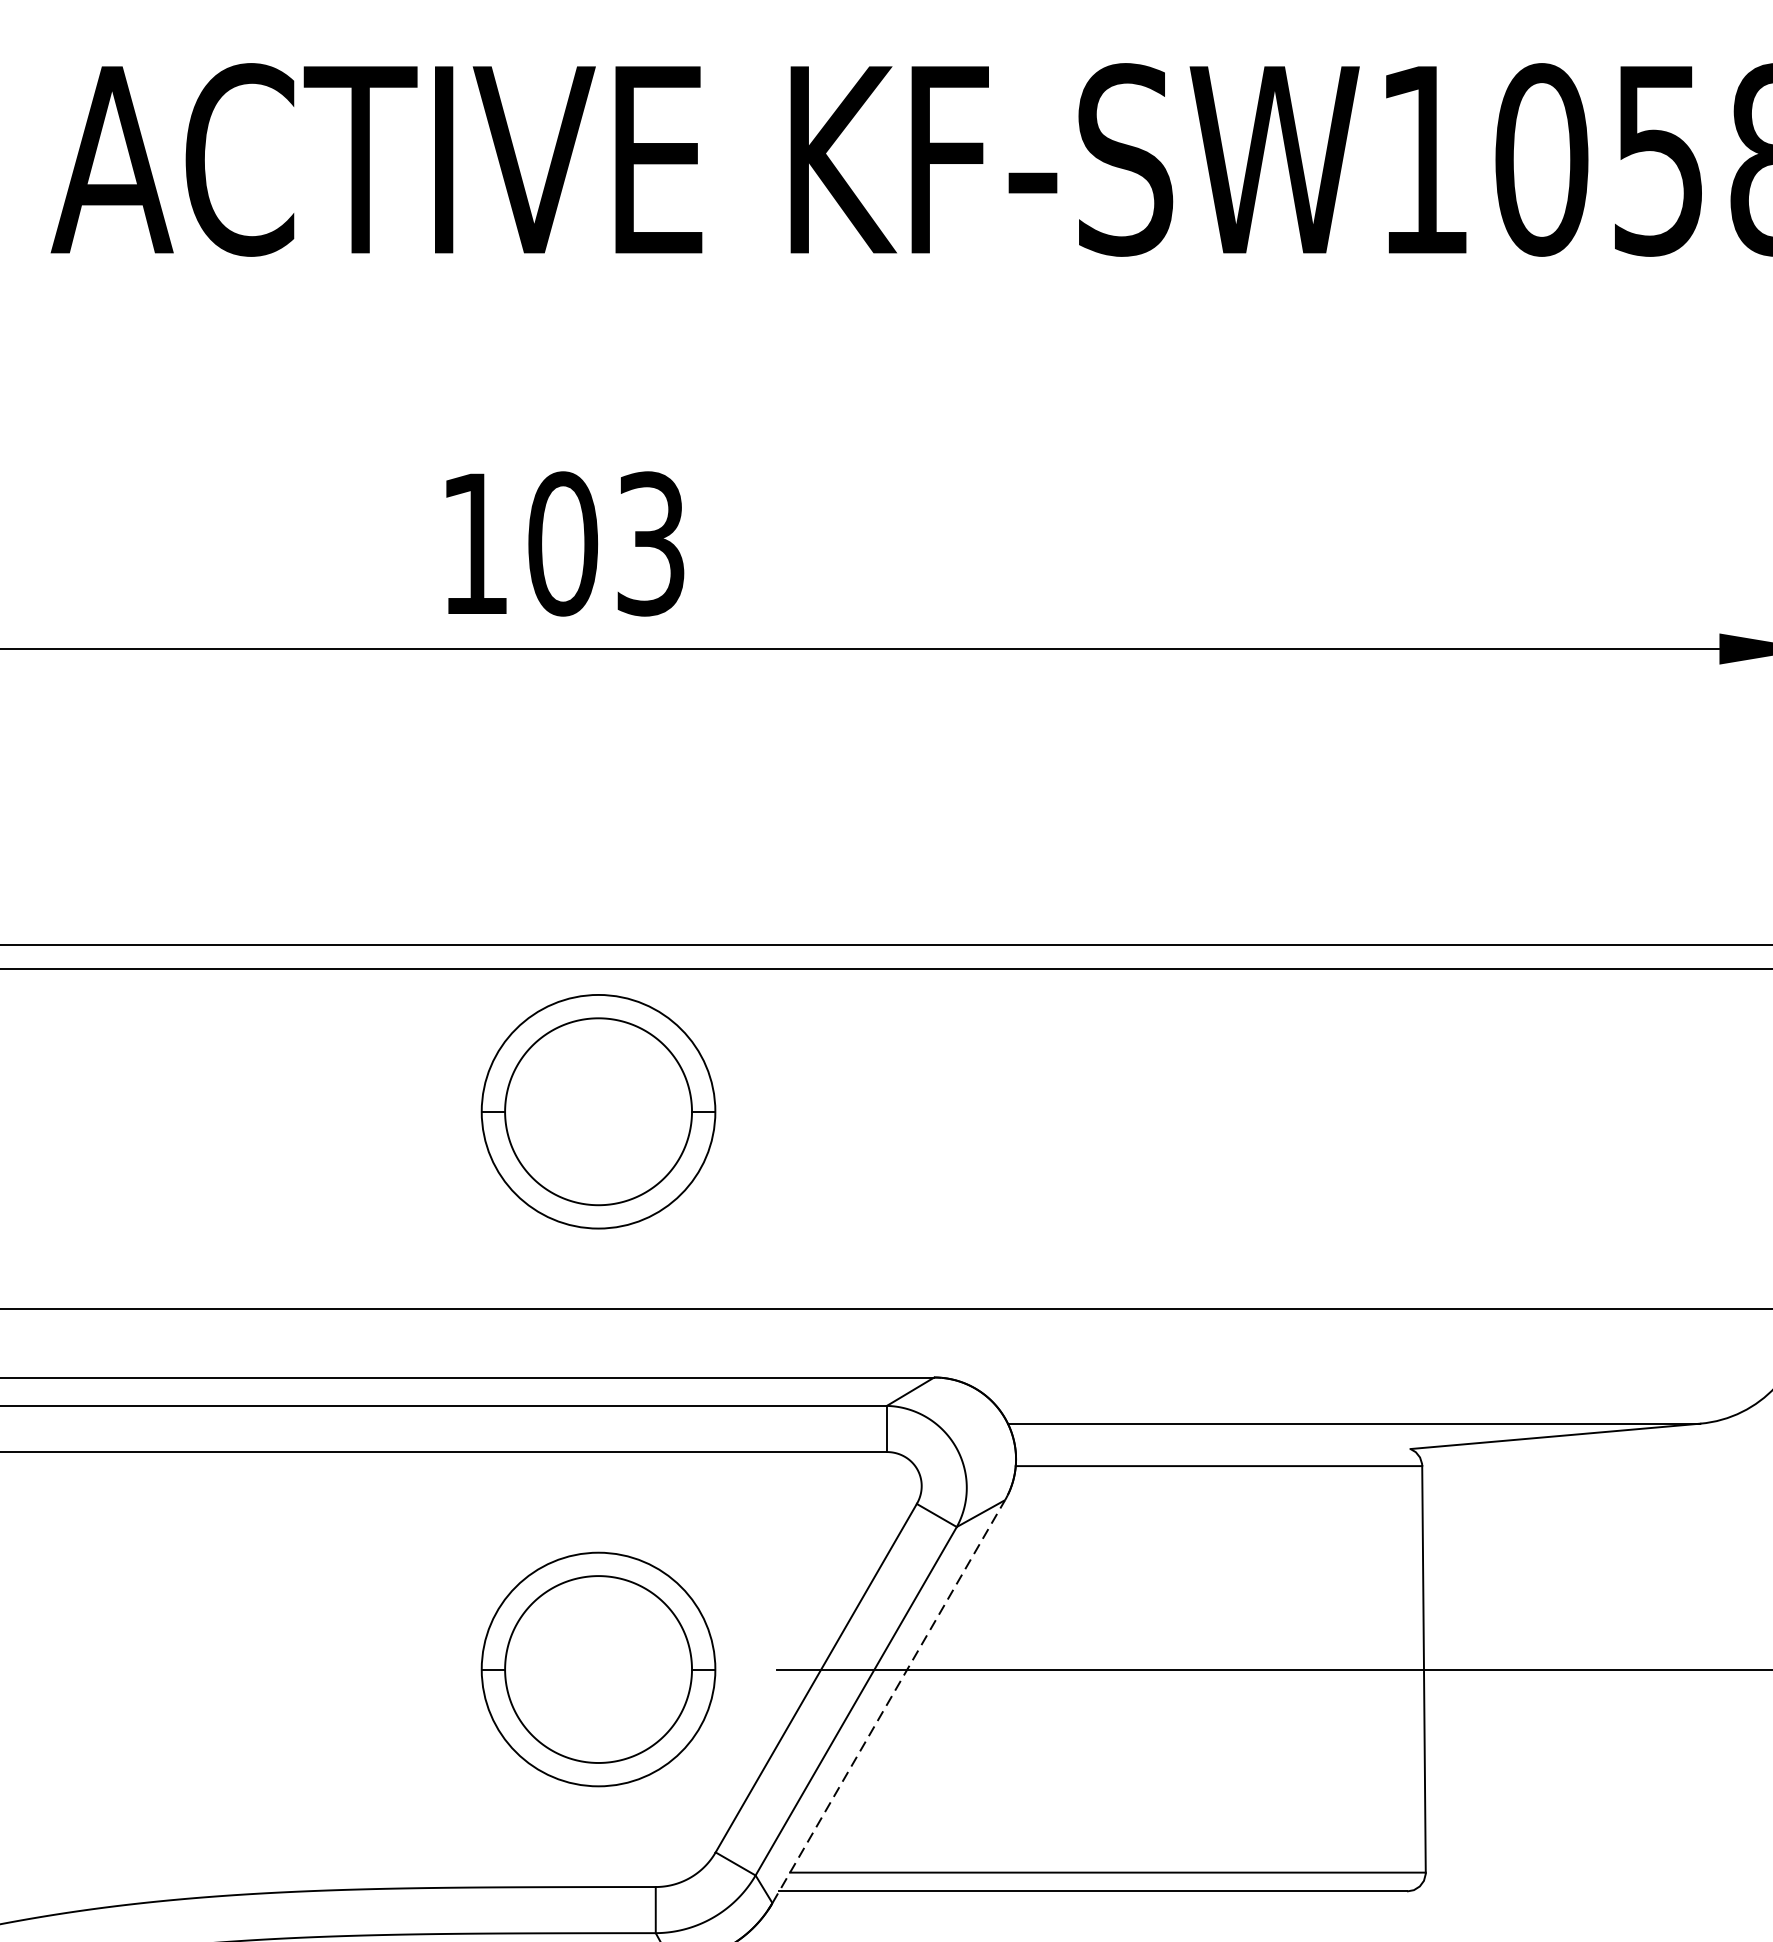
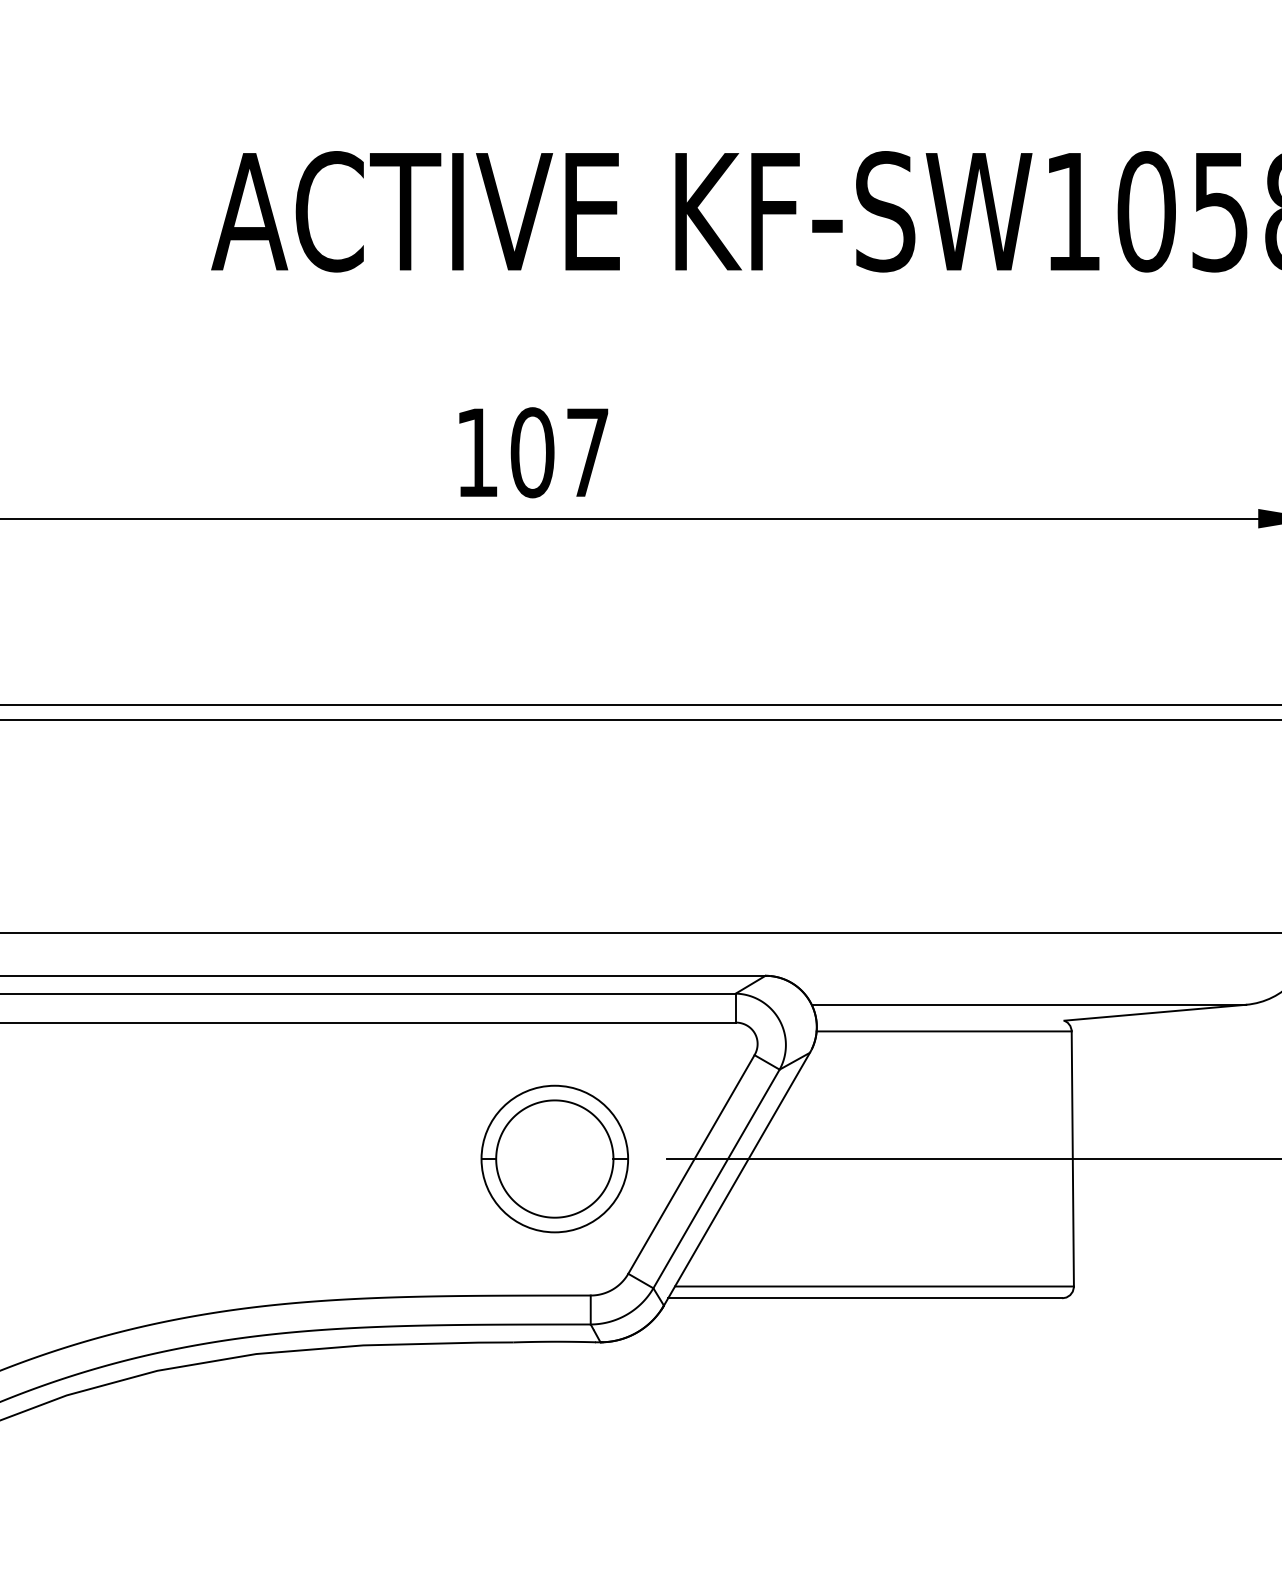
text: (650, 543) -> (587, 452), 103 -> 107
part: (598, 1110) -> (554, 808), removed
line: (888, 1702) -> (736, 1179), dashed -> solid

